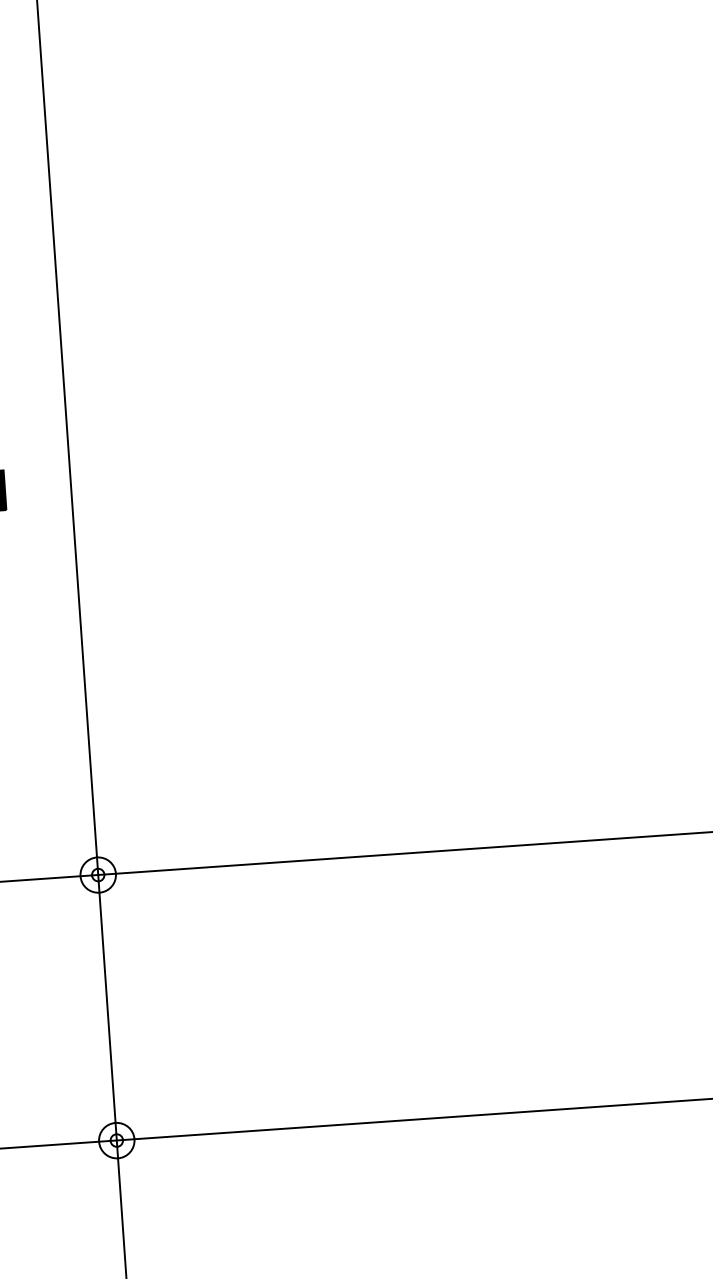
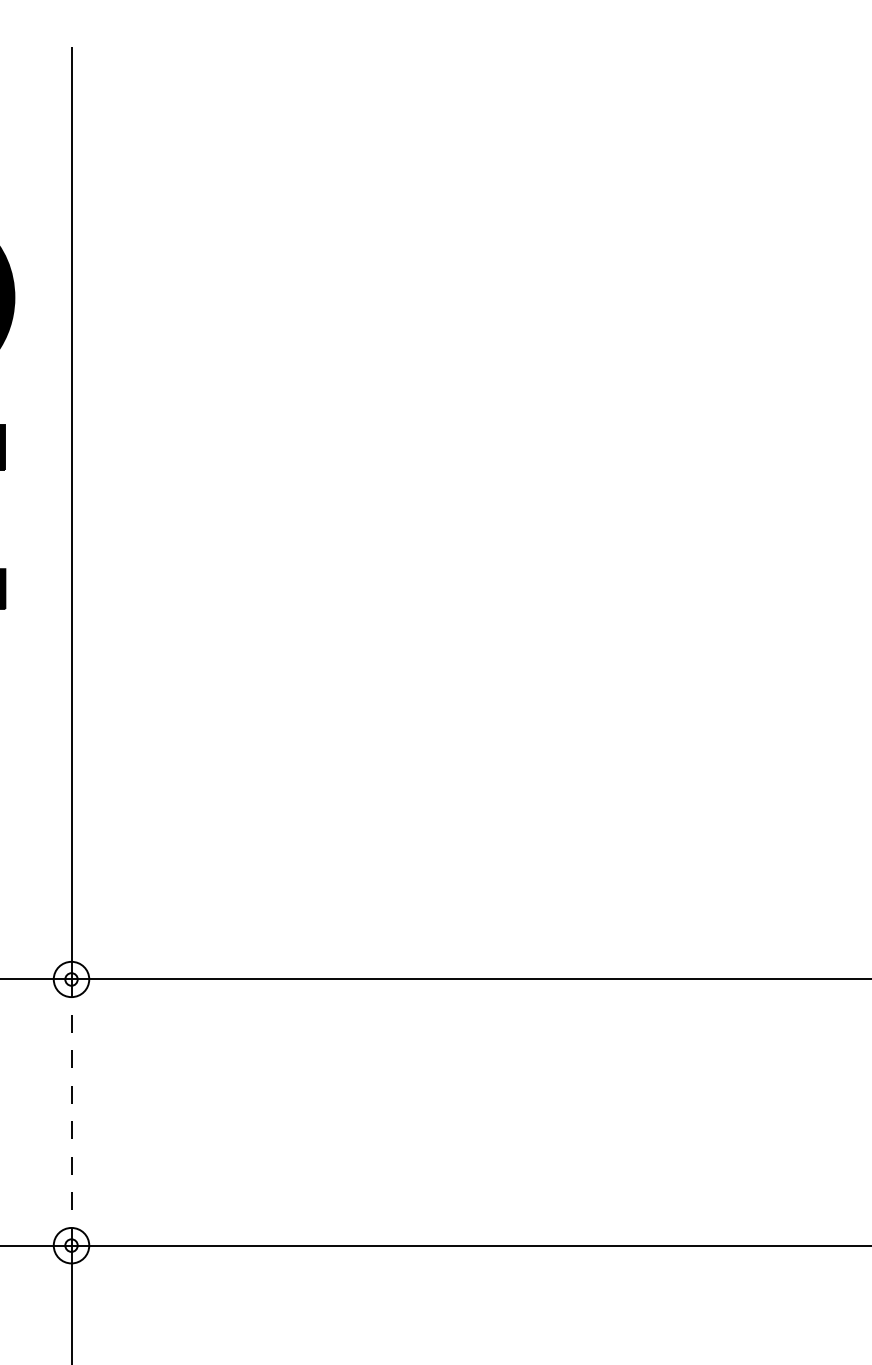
line: (107, 1006) -> (71, 1111), solid -> dashed

